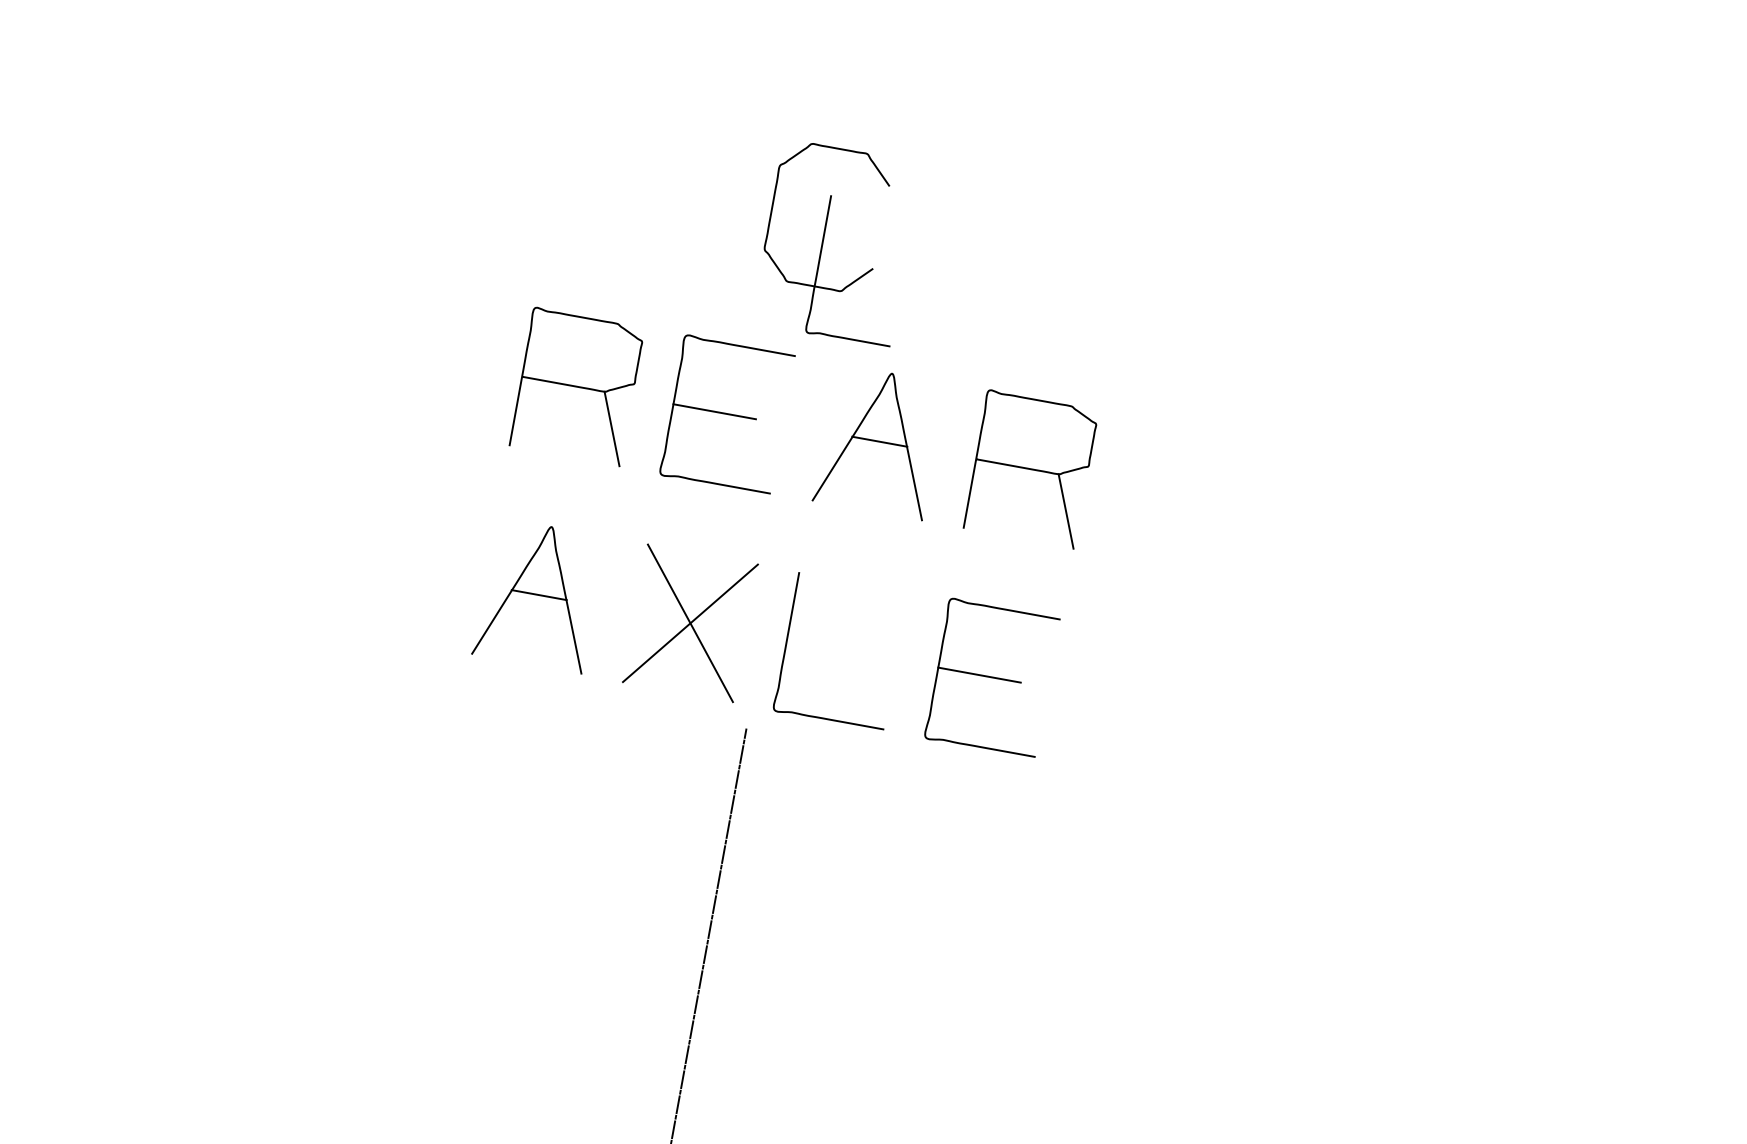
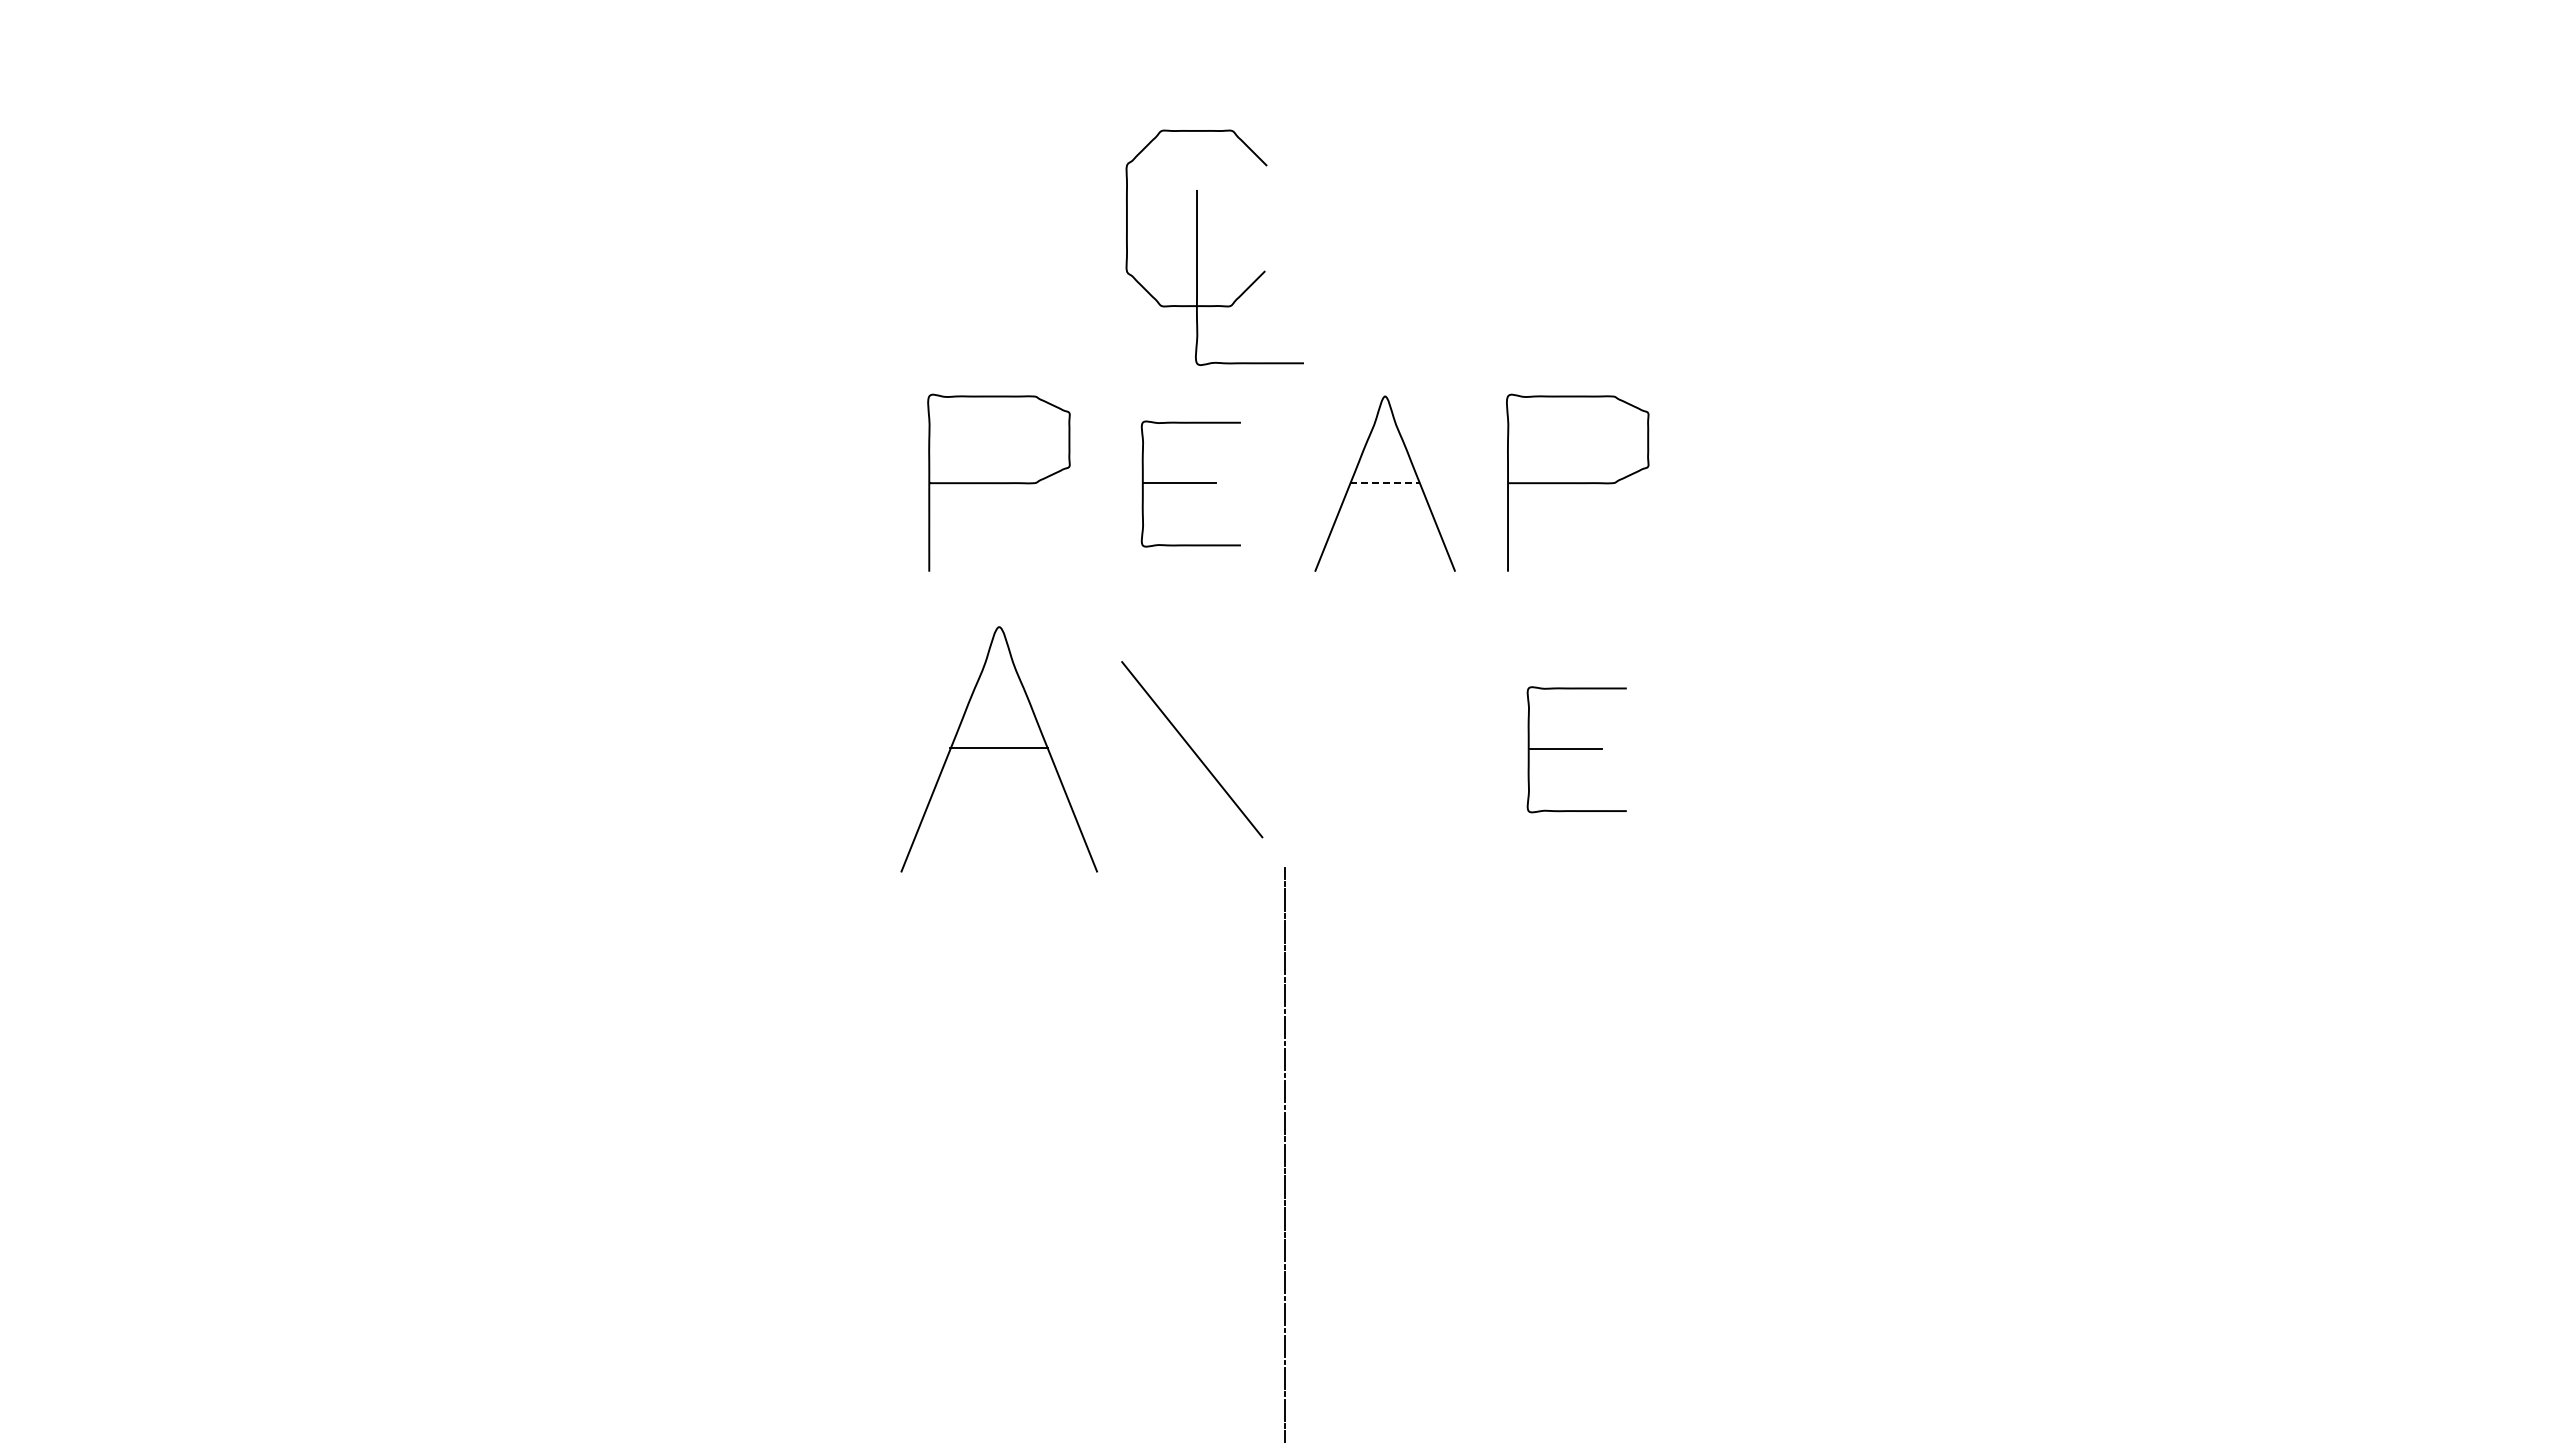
part: (823, 240) -> (1197, 247), moved
part: (727, 414) -> (1190, 483), size x0.7
line: (611, 428) -> (1051, 527), removed
line: (880, 442) -> (1385, 483), solid -> dashed
line: (1065, 511) -> (1630, 527), removed
part: (539, 595) -> (999, 749), size x1.4
line: (690, 623) -> (1192, 749), removed
curve: (786, 642) -> (1315, 751), removed
part: (991, 677) -> (1576, 749), size x0.7

